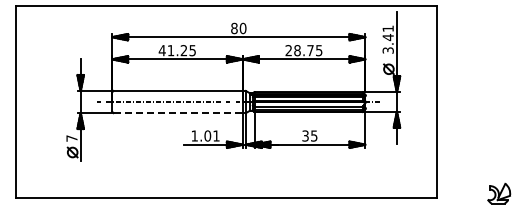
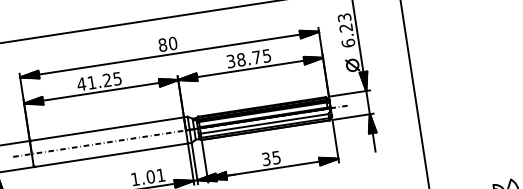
text: (387, 39) -> (345, 30), 3.41 -> 6.23
text: (288, 50) -> (230, 61), 28.75 -> 38.75
line: (178, 113) -> (112, 155), dashed -> solid

